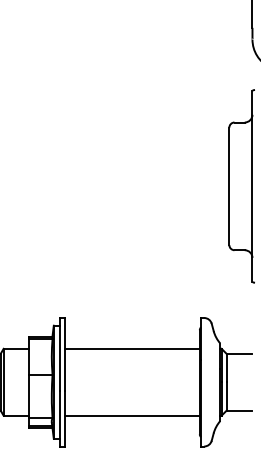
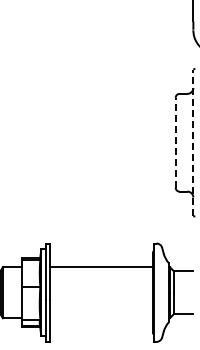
line: (229, 186) -> (175, 142), solid -> dashed
line: (252, 186) -> (193, 142), solid -> dashed
line: (132, 415) -> (101, 318), removed

